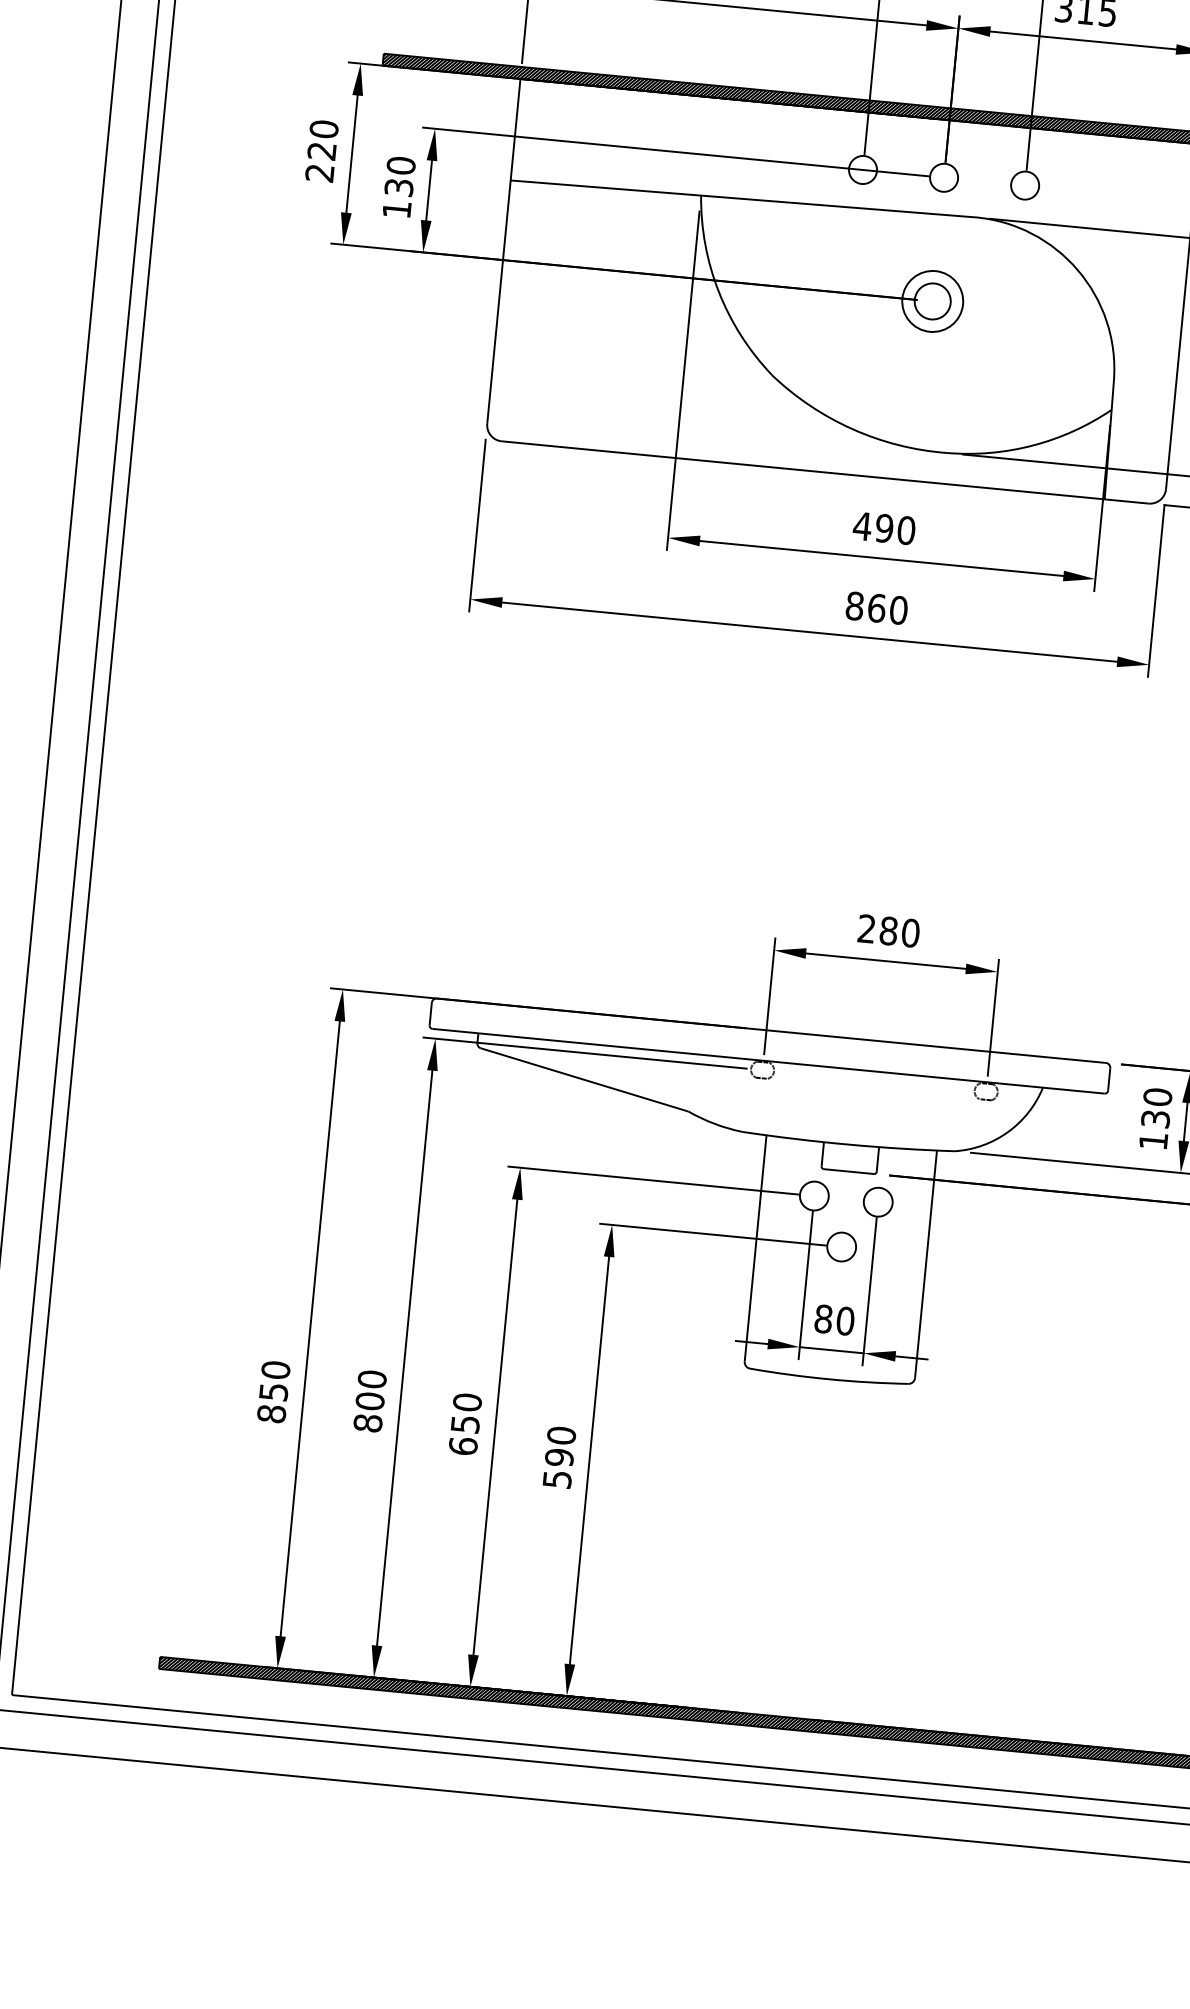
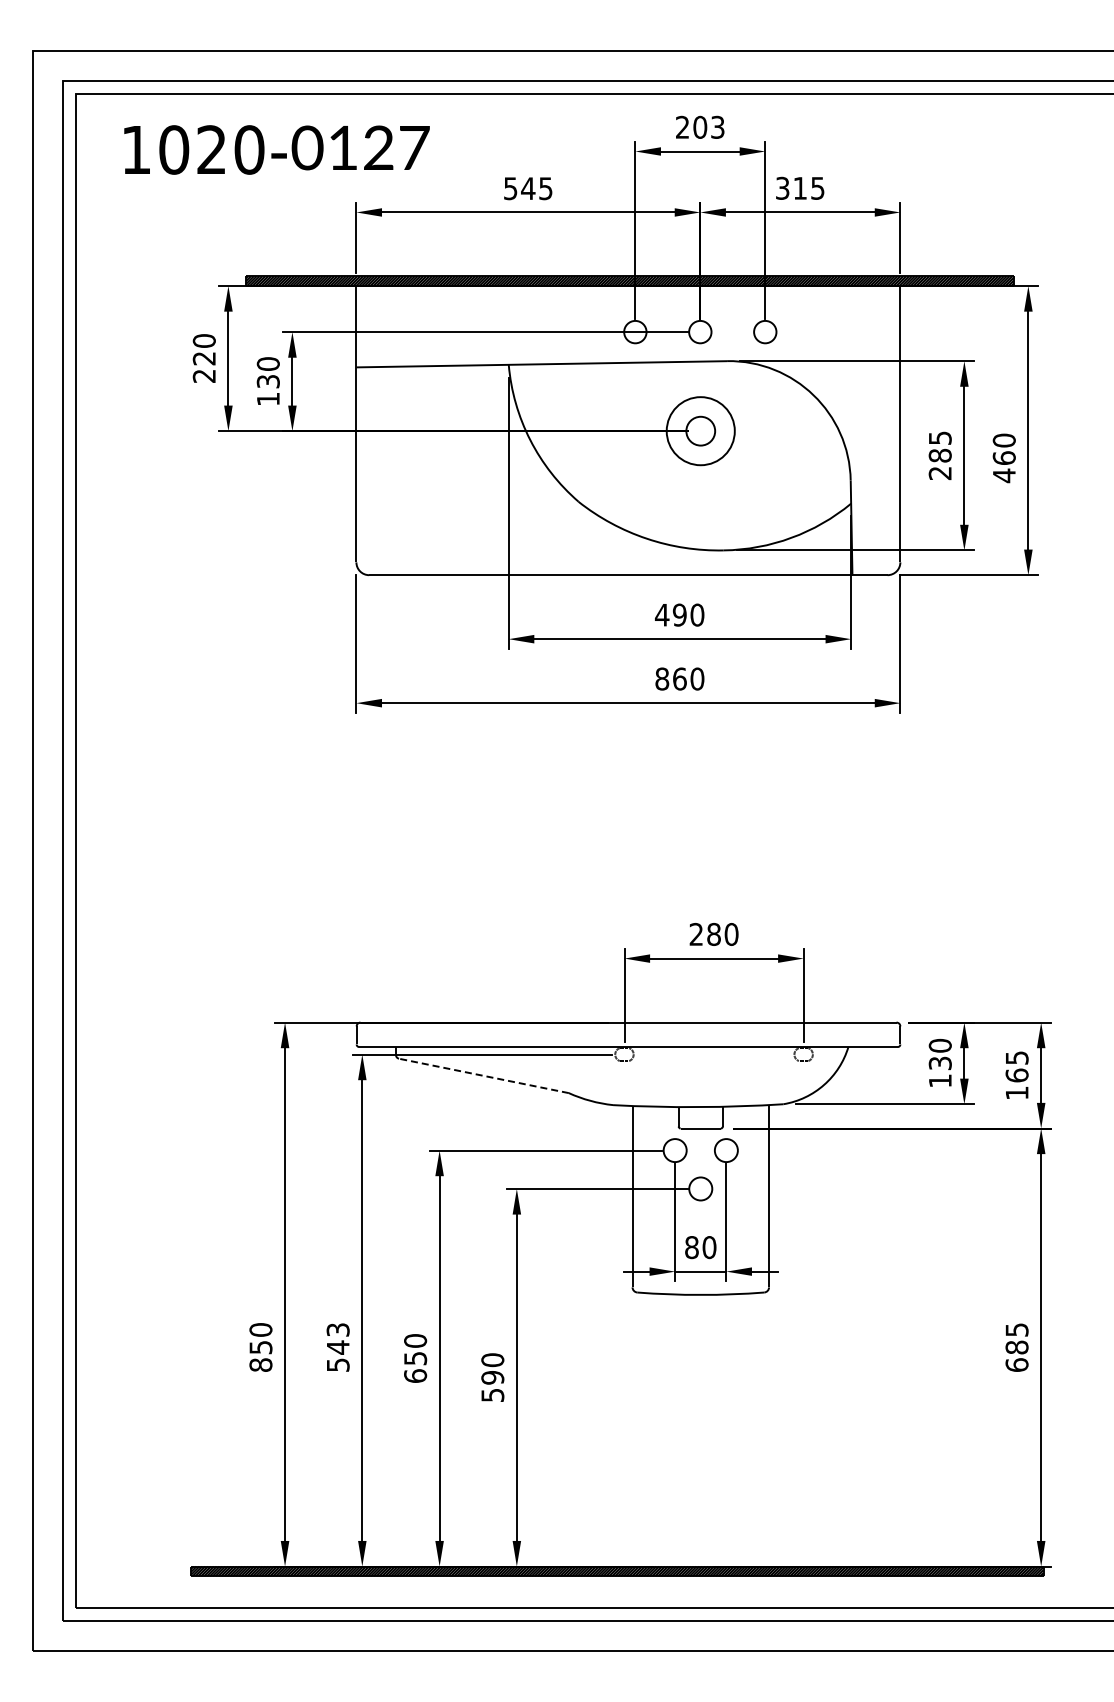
circle: (932, 300) -> (700, 430), size x1.4
line: (584, 1079) -> (483, 1075), solid -> dashed
text: (369, 1401) -> (337, 1347), 800 -> 543

